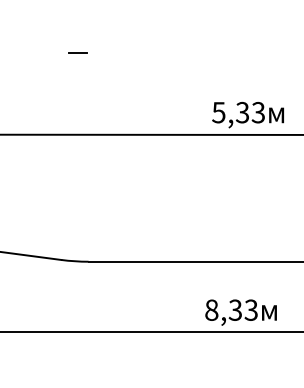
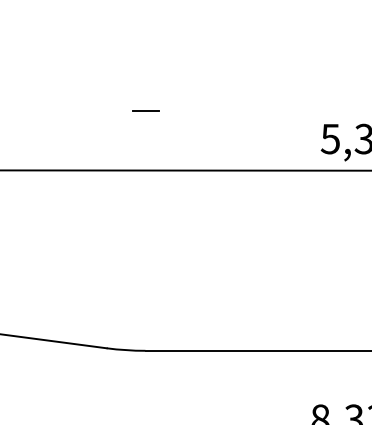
line: (77, 52) -> (145, 110), moved

